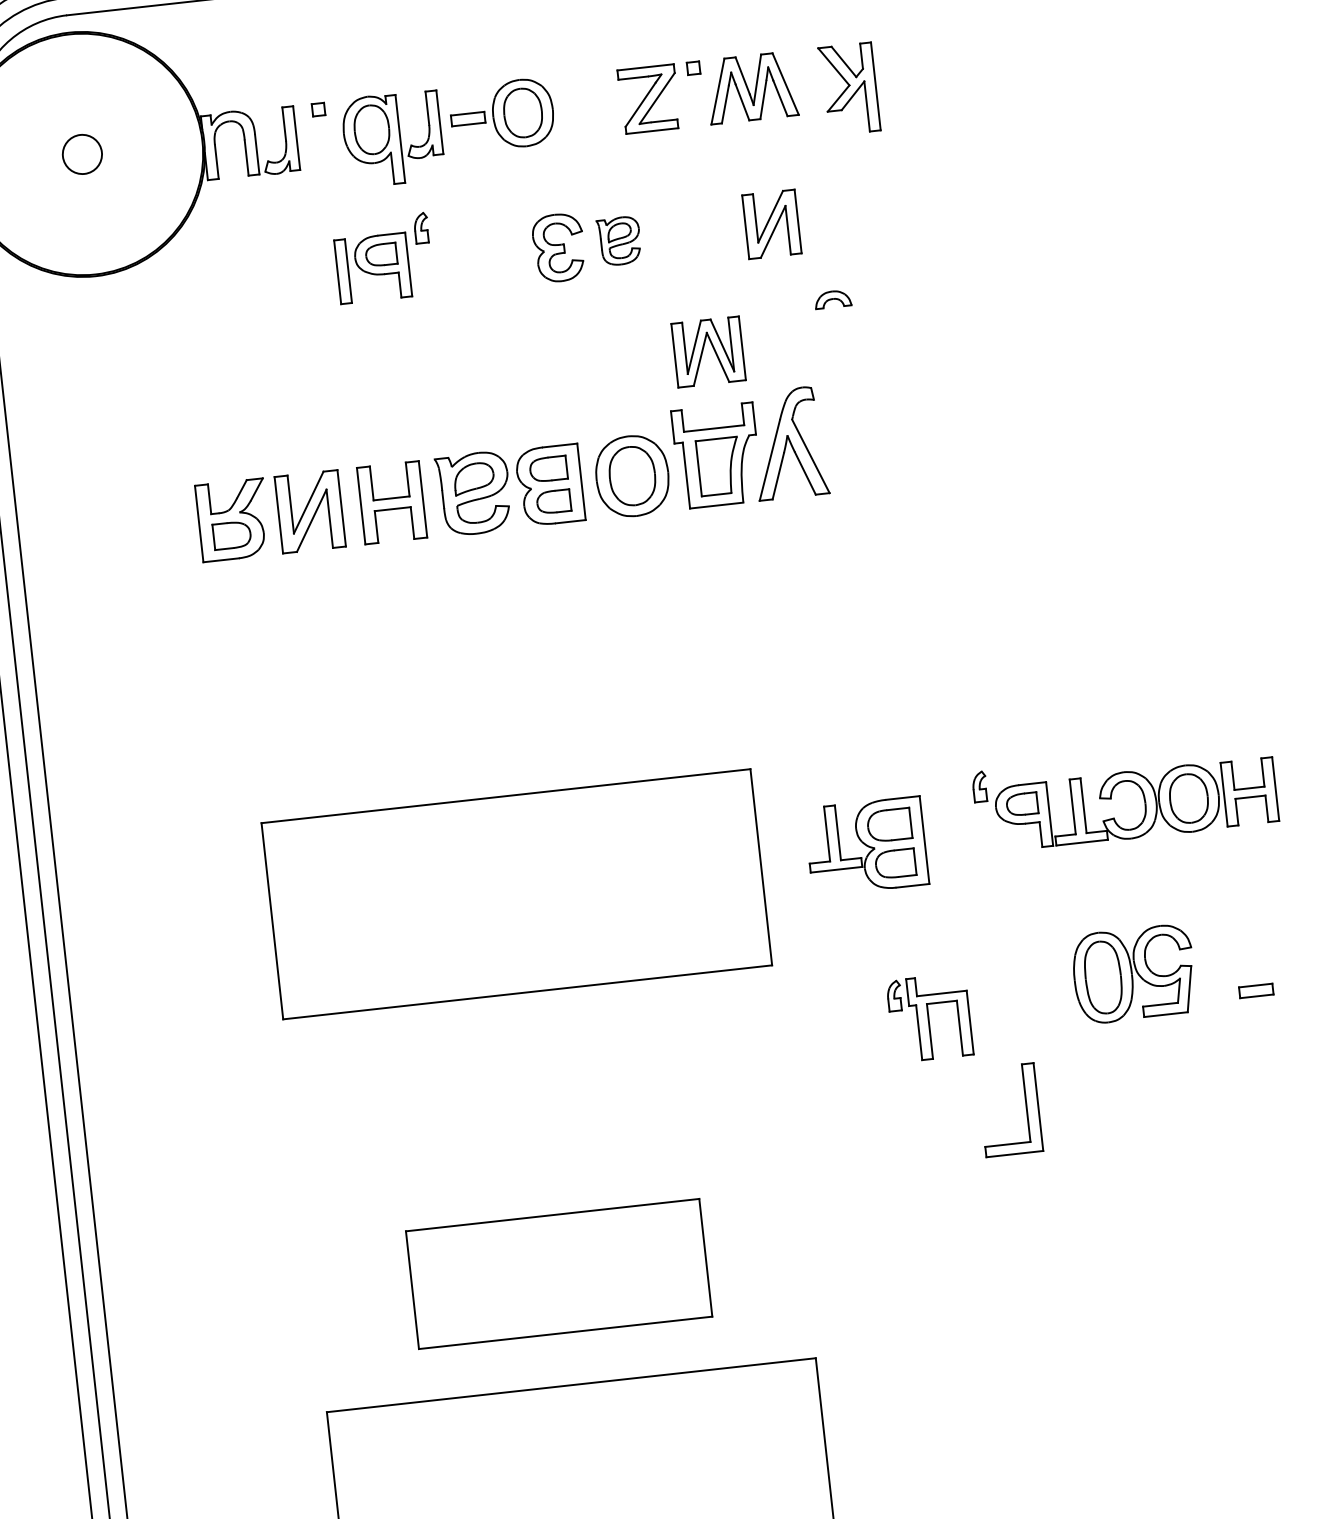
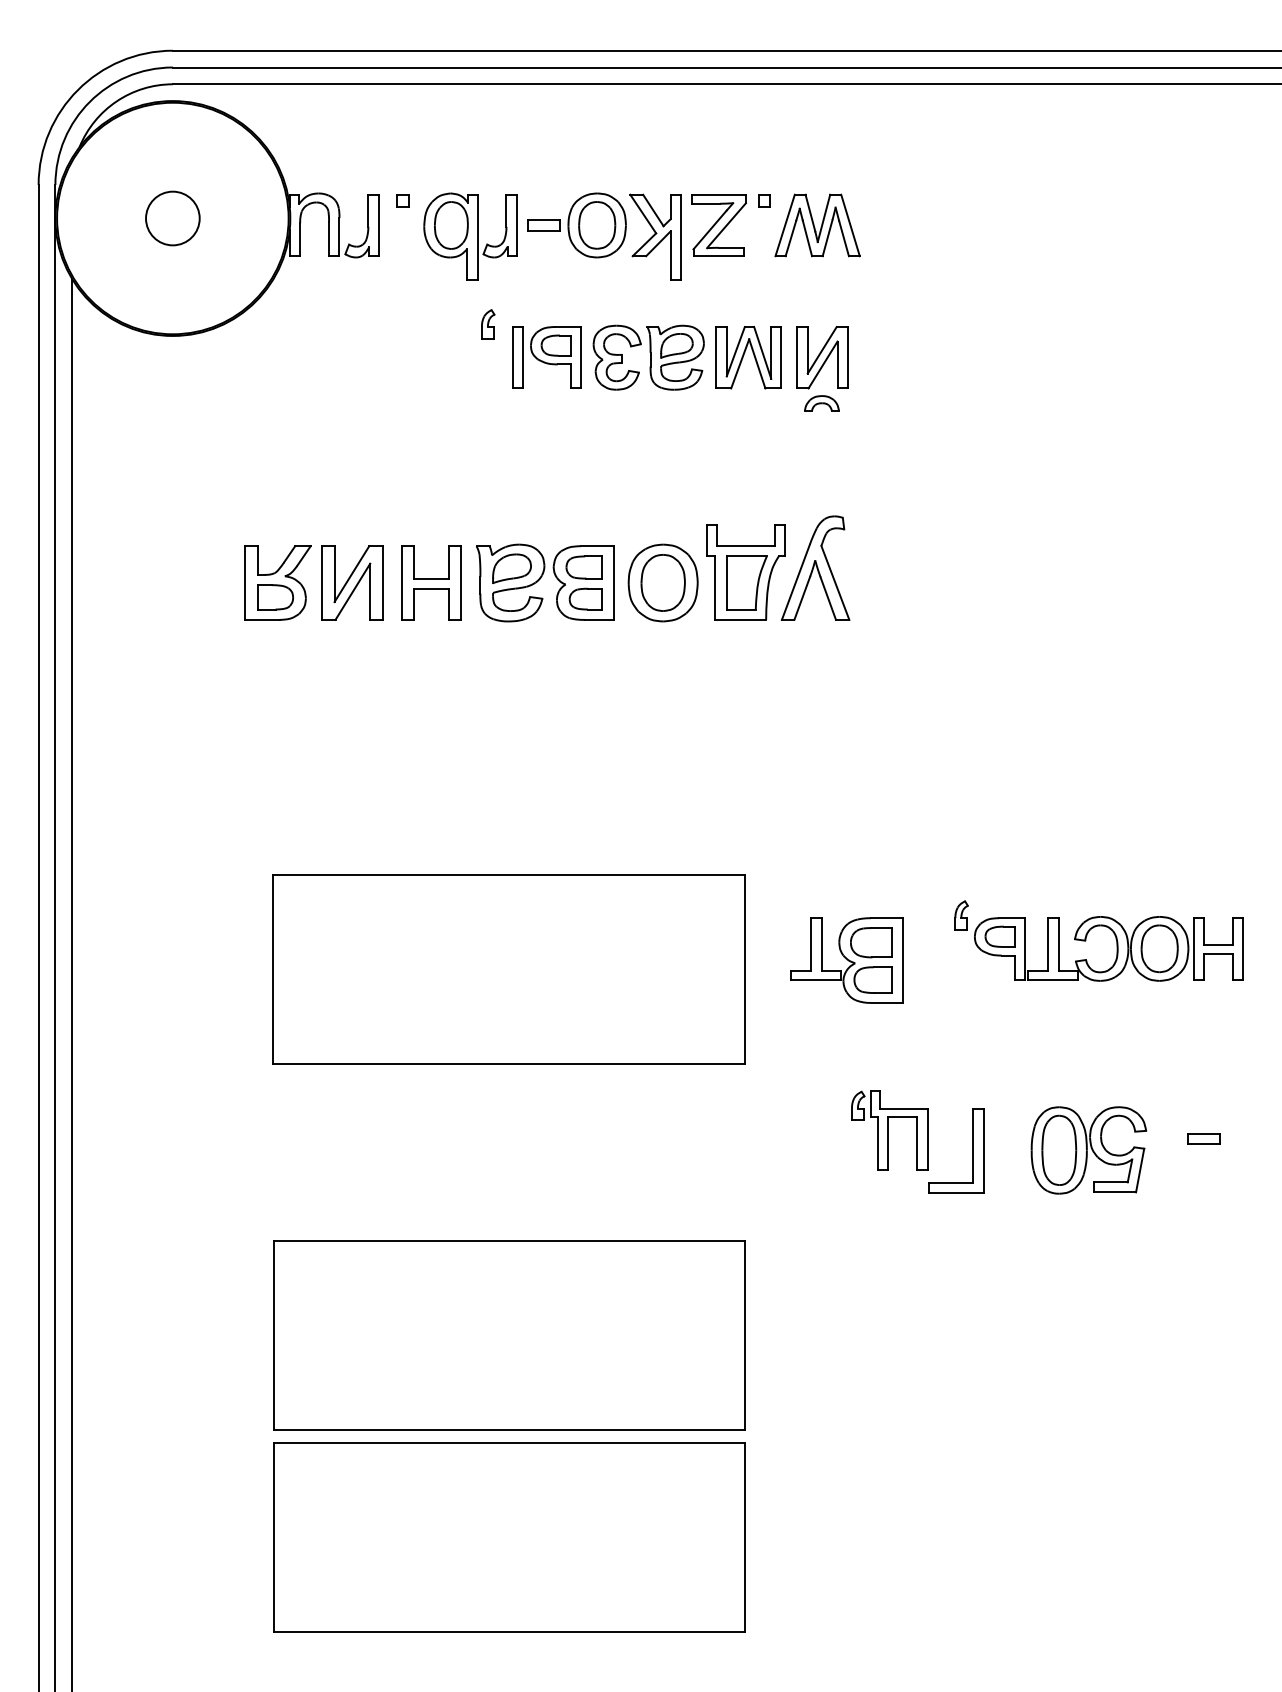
part: (849, 88) -> (655, 236), moved
circle: (82, 154) -> (172, 218), size x1.43
part: (619, 241) -> (675, 357), size x1.43
part: (372, 268) -> (546, 357), moved
part: (832, 299) -> (821, 403), moved
part: (708, 351) -> (748, 357), moved
part: (1133, 974) -> (1088, 1150), moved
part: (1026, 1107) -> (972, 1150), moved
part: (559, 1273) -> (509, 1335), size x1.67

